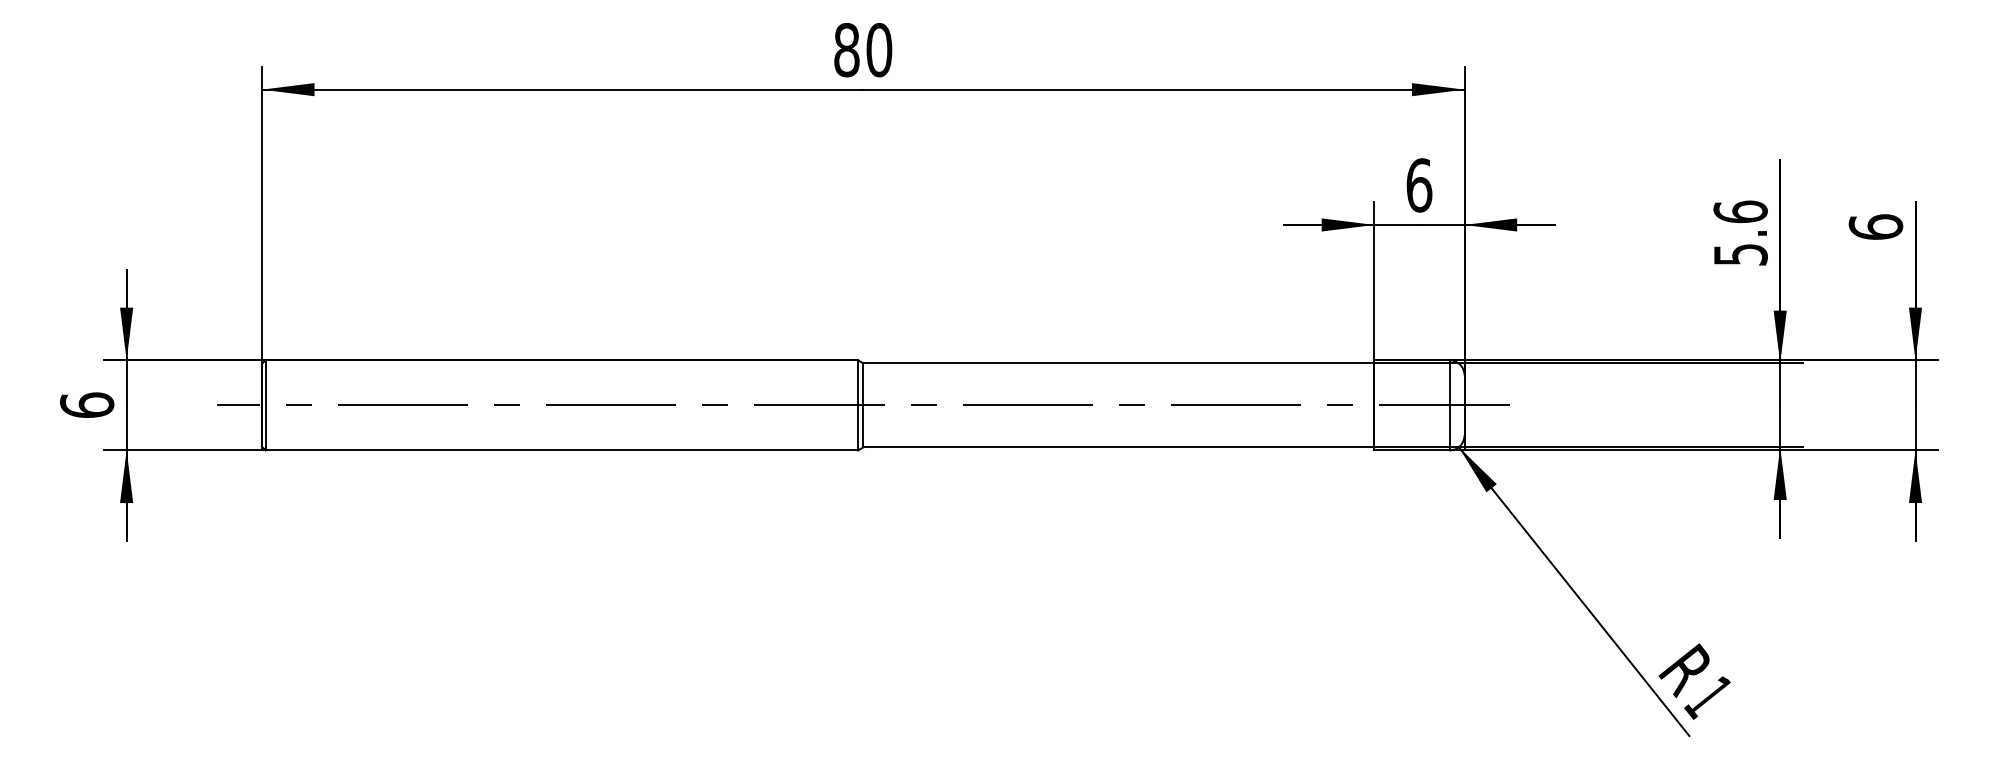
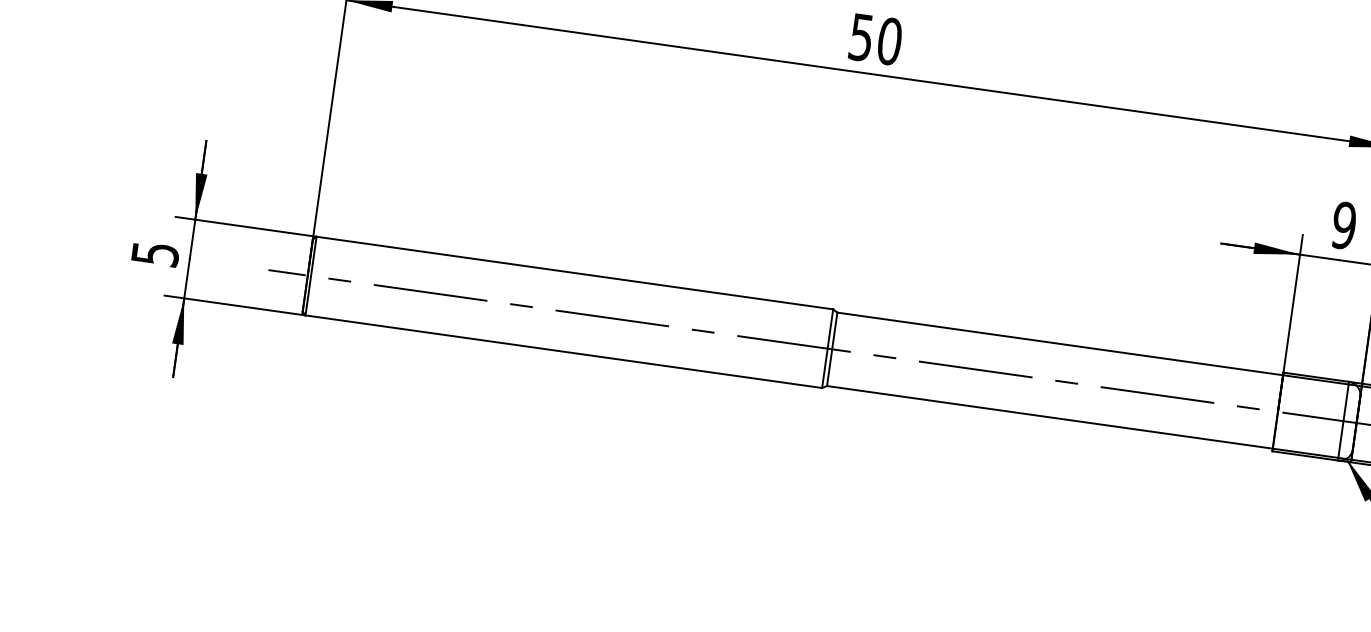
text: (846, 49) -> (861, 36), 80 -> 50
text: (1419, 185) -> (1344, 225), 6 -> 9
text: (87, 404) -> (155, 253), 6 -> 5

